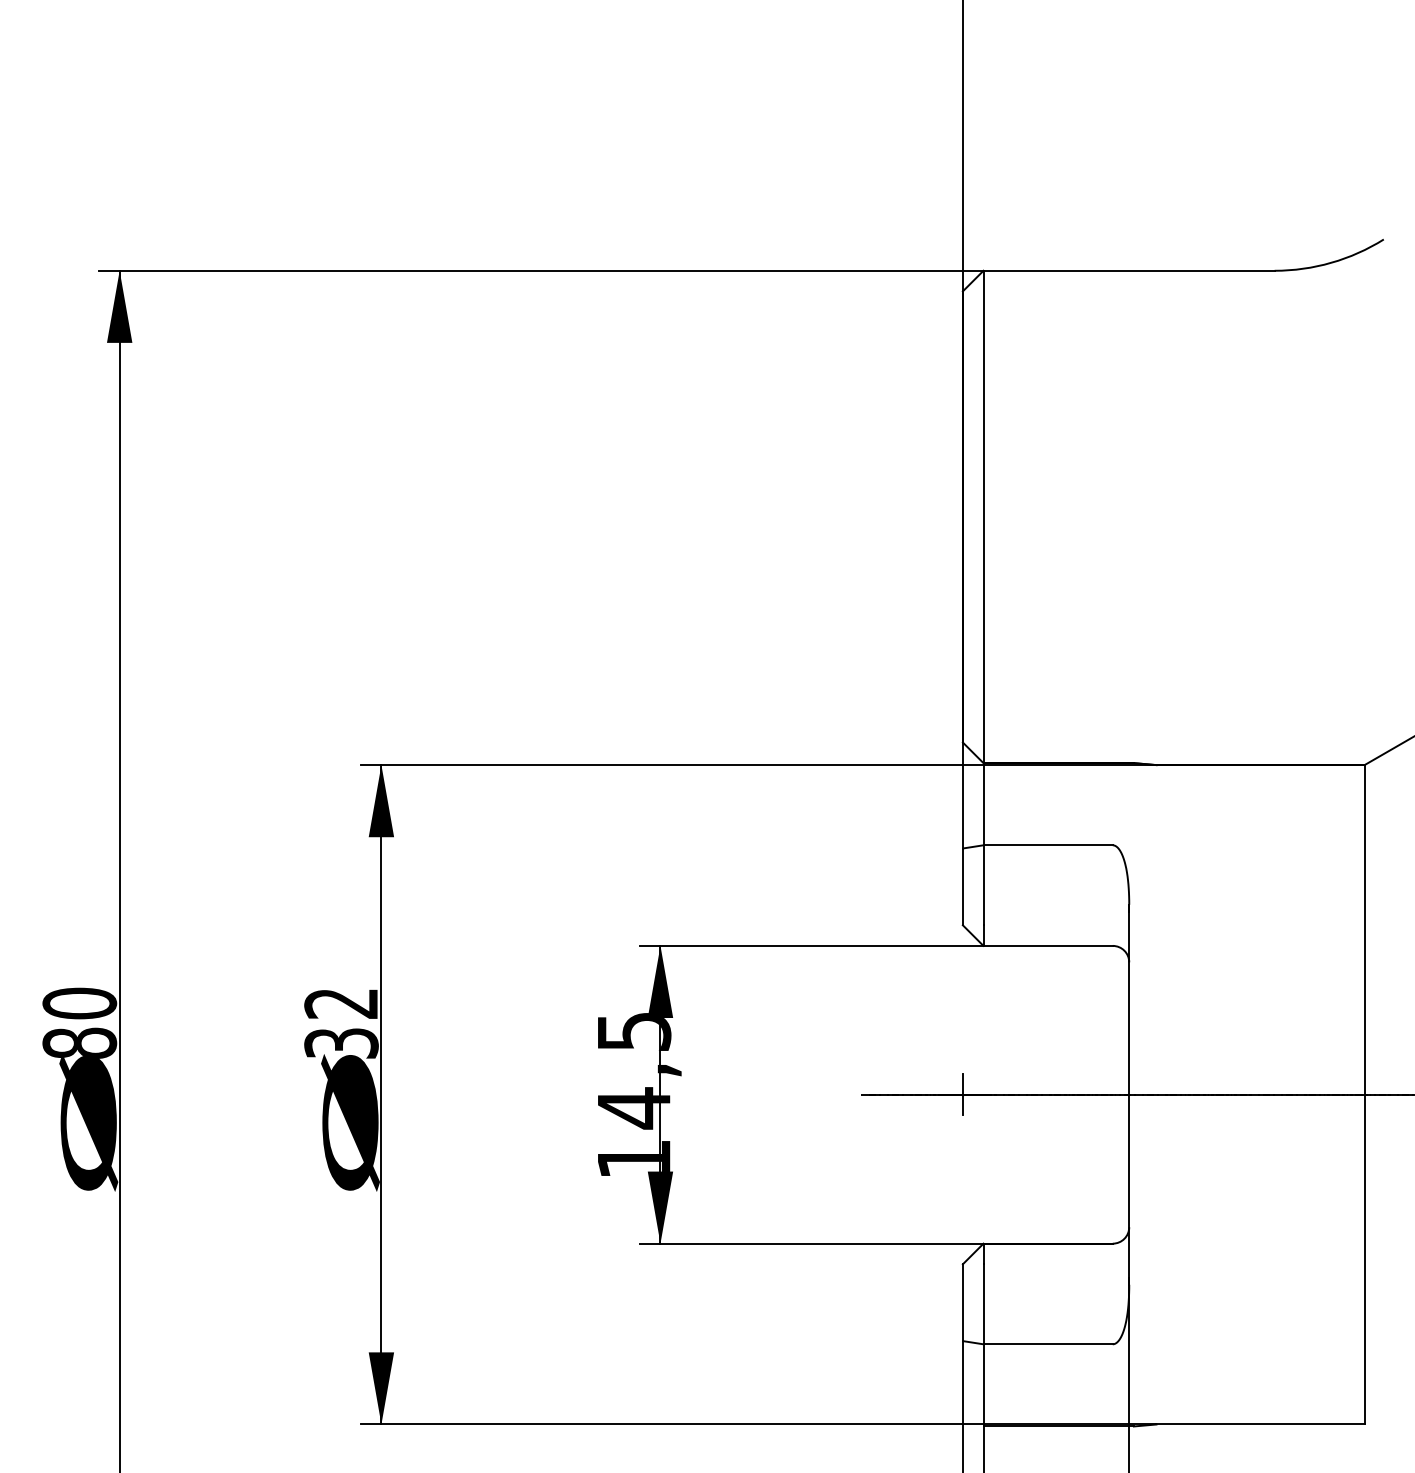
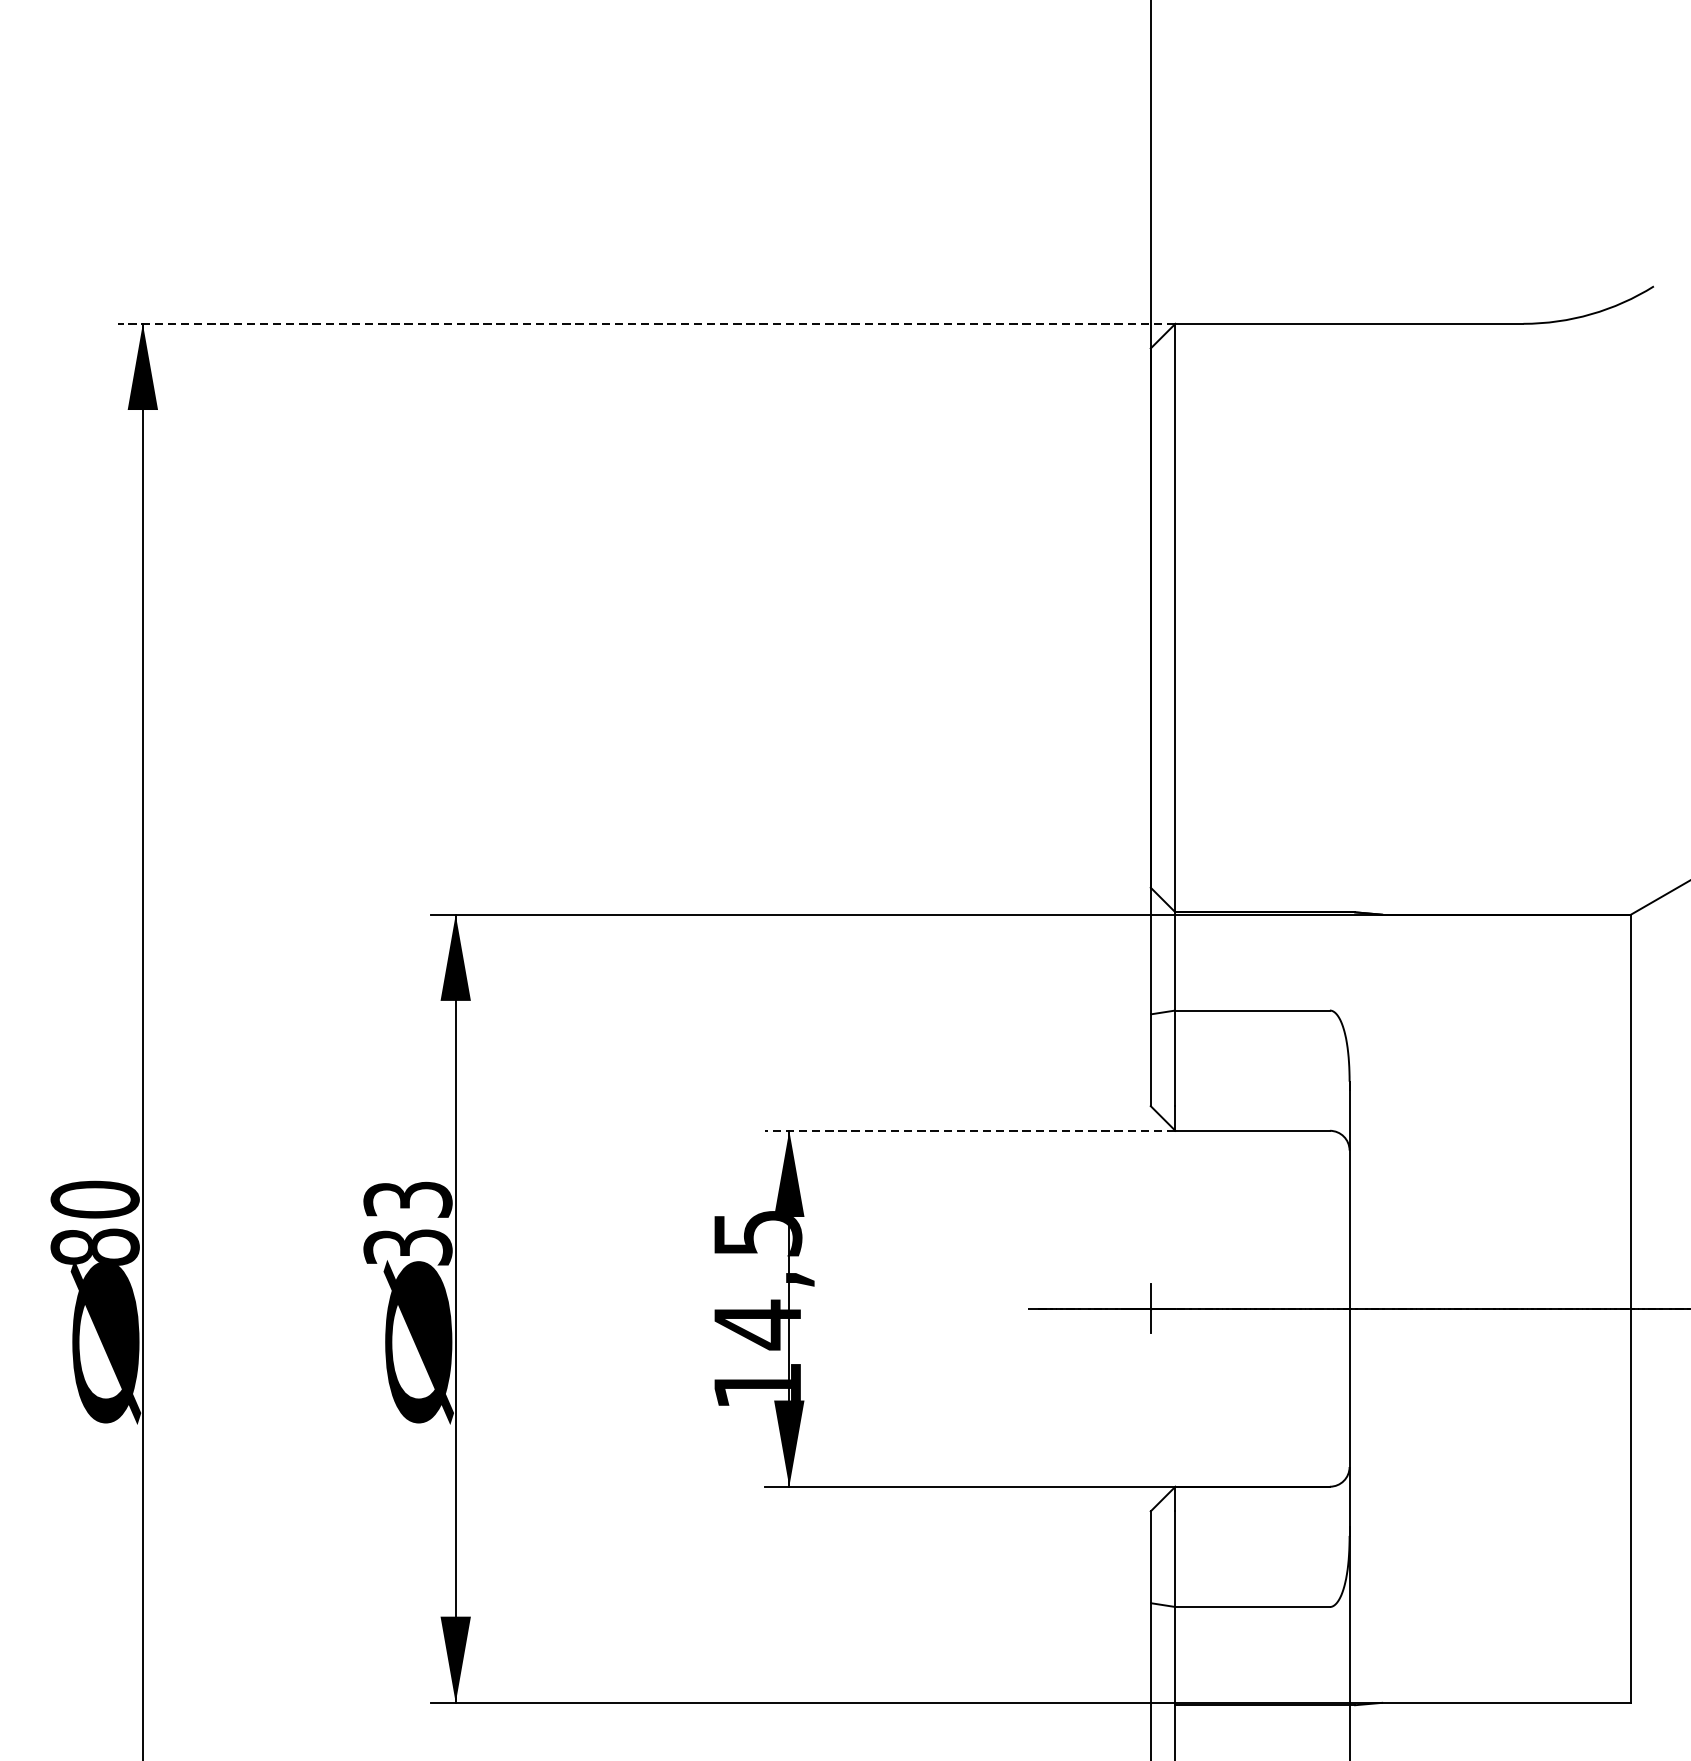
line: (540, 270) -> (645, 323), solid -> dashed
line: (811, 945) -> (969, 1130), solid -> dashed
text: (341, 1003) -> (408, 1199), 32 -> 33

